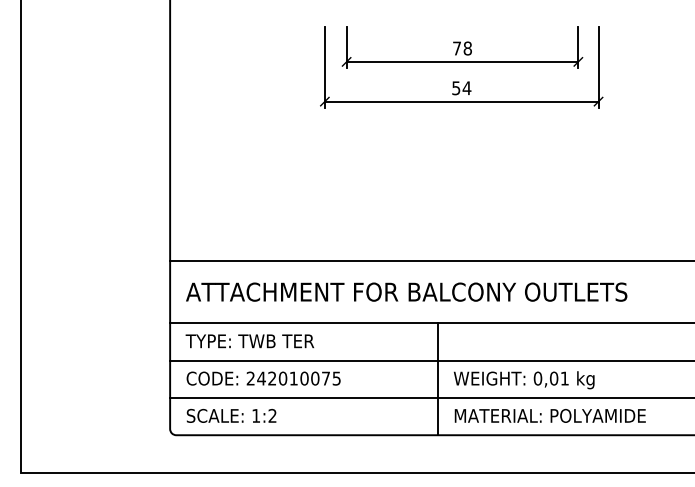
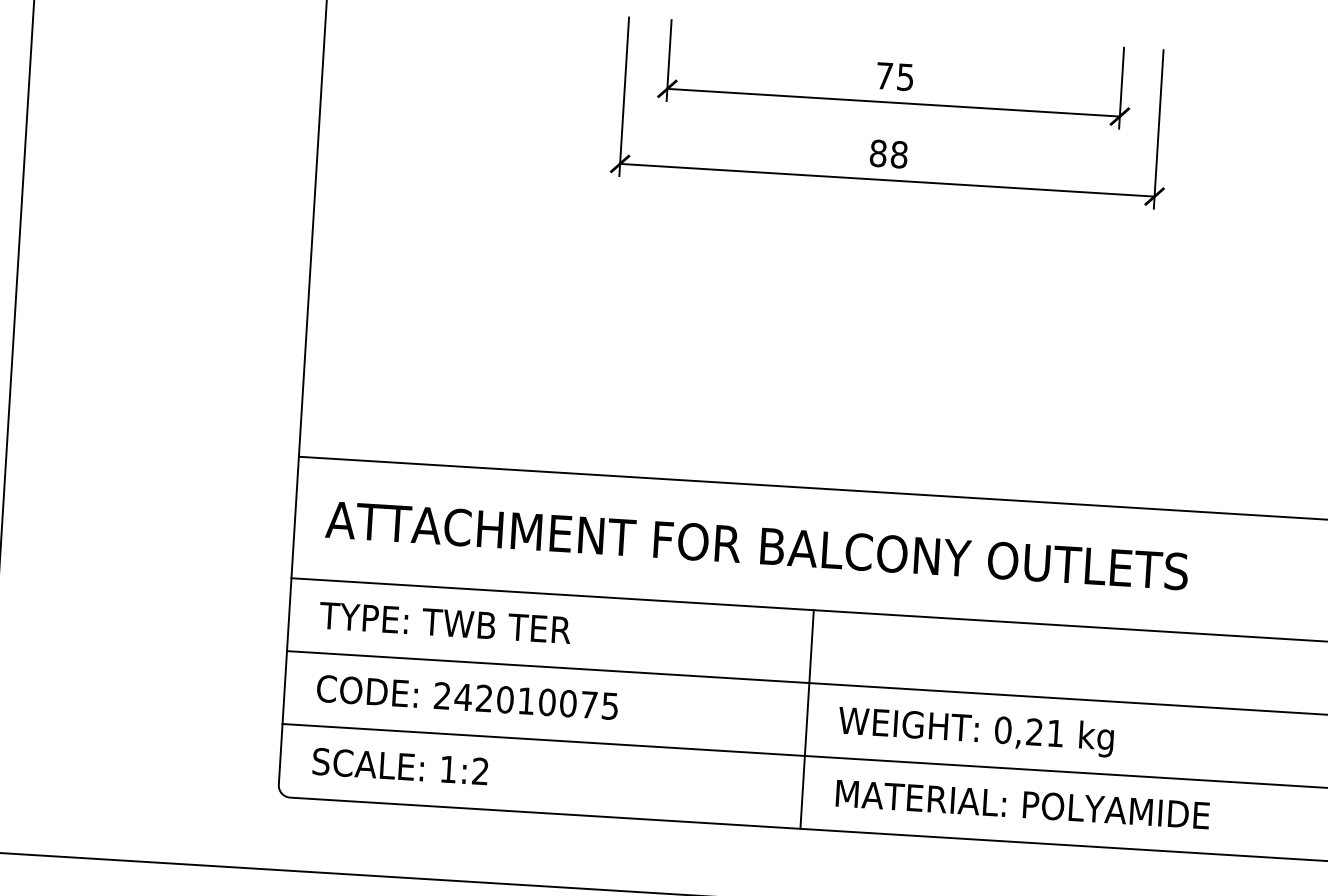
text: (467, 48) -> (905, 77), 78 -> 75
text: (461, 88) -> (888, 154), 54 -> 88
text: (554, 378) -> (1035, 732), 0,01 -> 0,21

